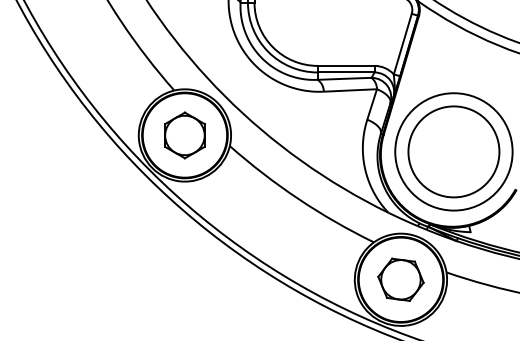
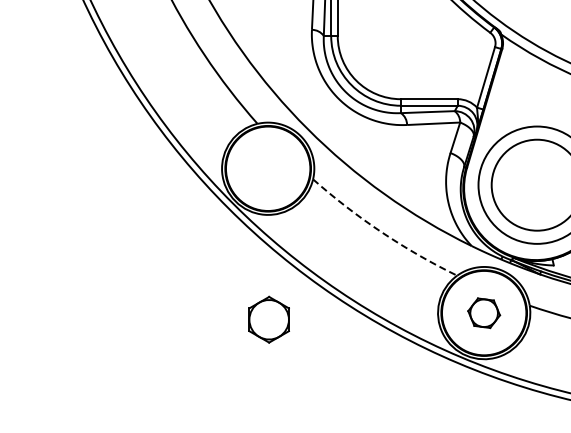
part: (184, 135) -> (268, 319), moved
arc: (298, 199) -> (381, 232), solid -> dashed
part: (400, 280) -> (483, 313), size x0.7

